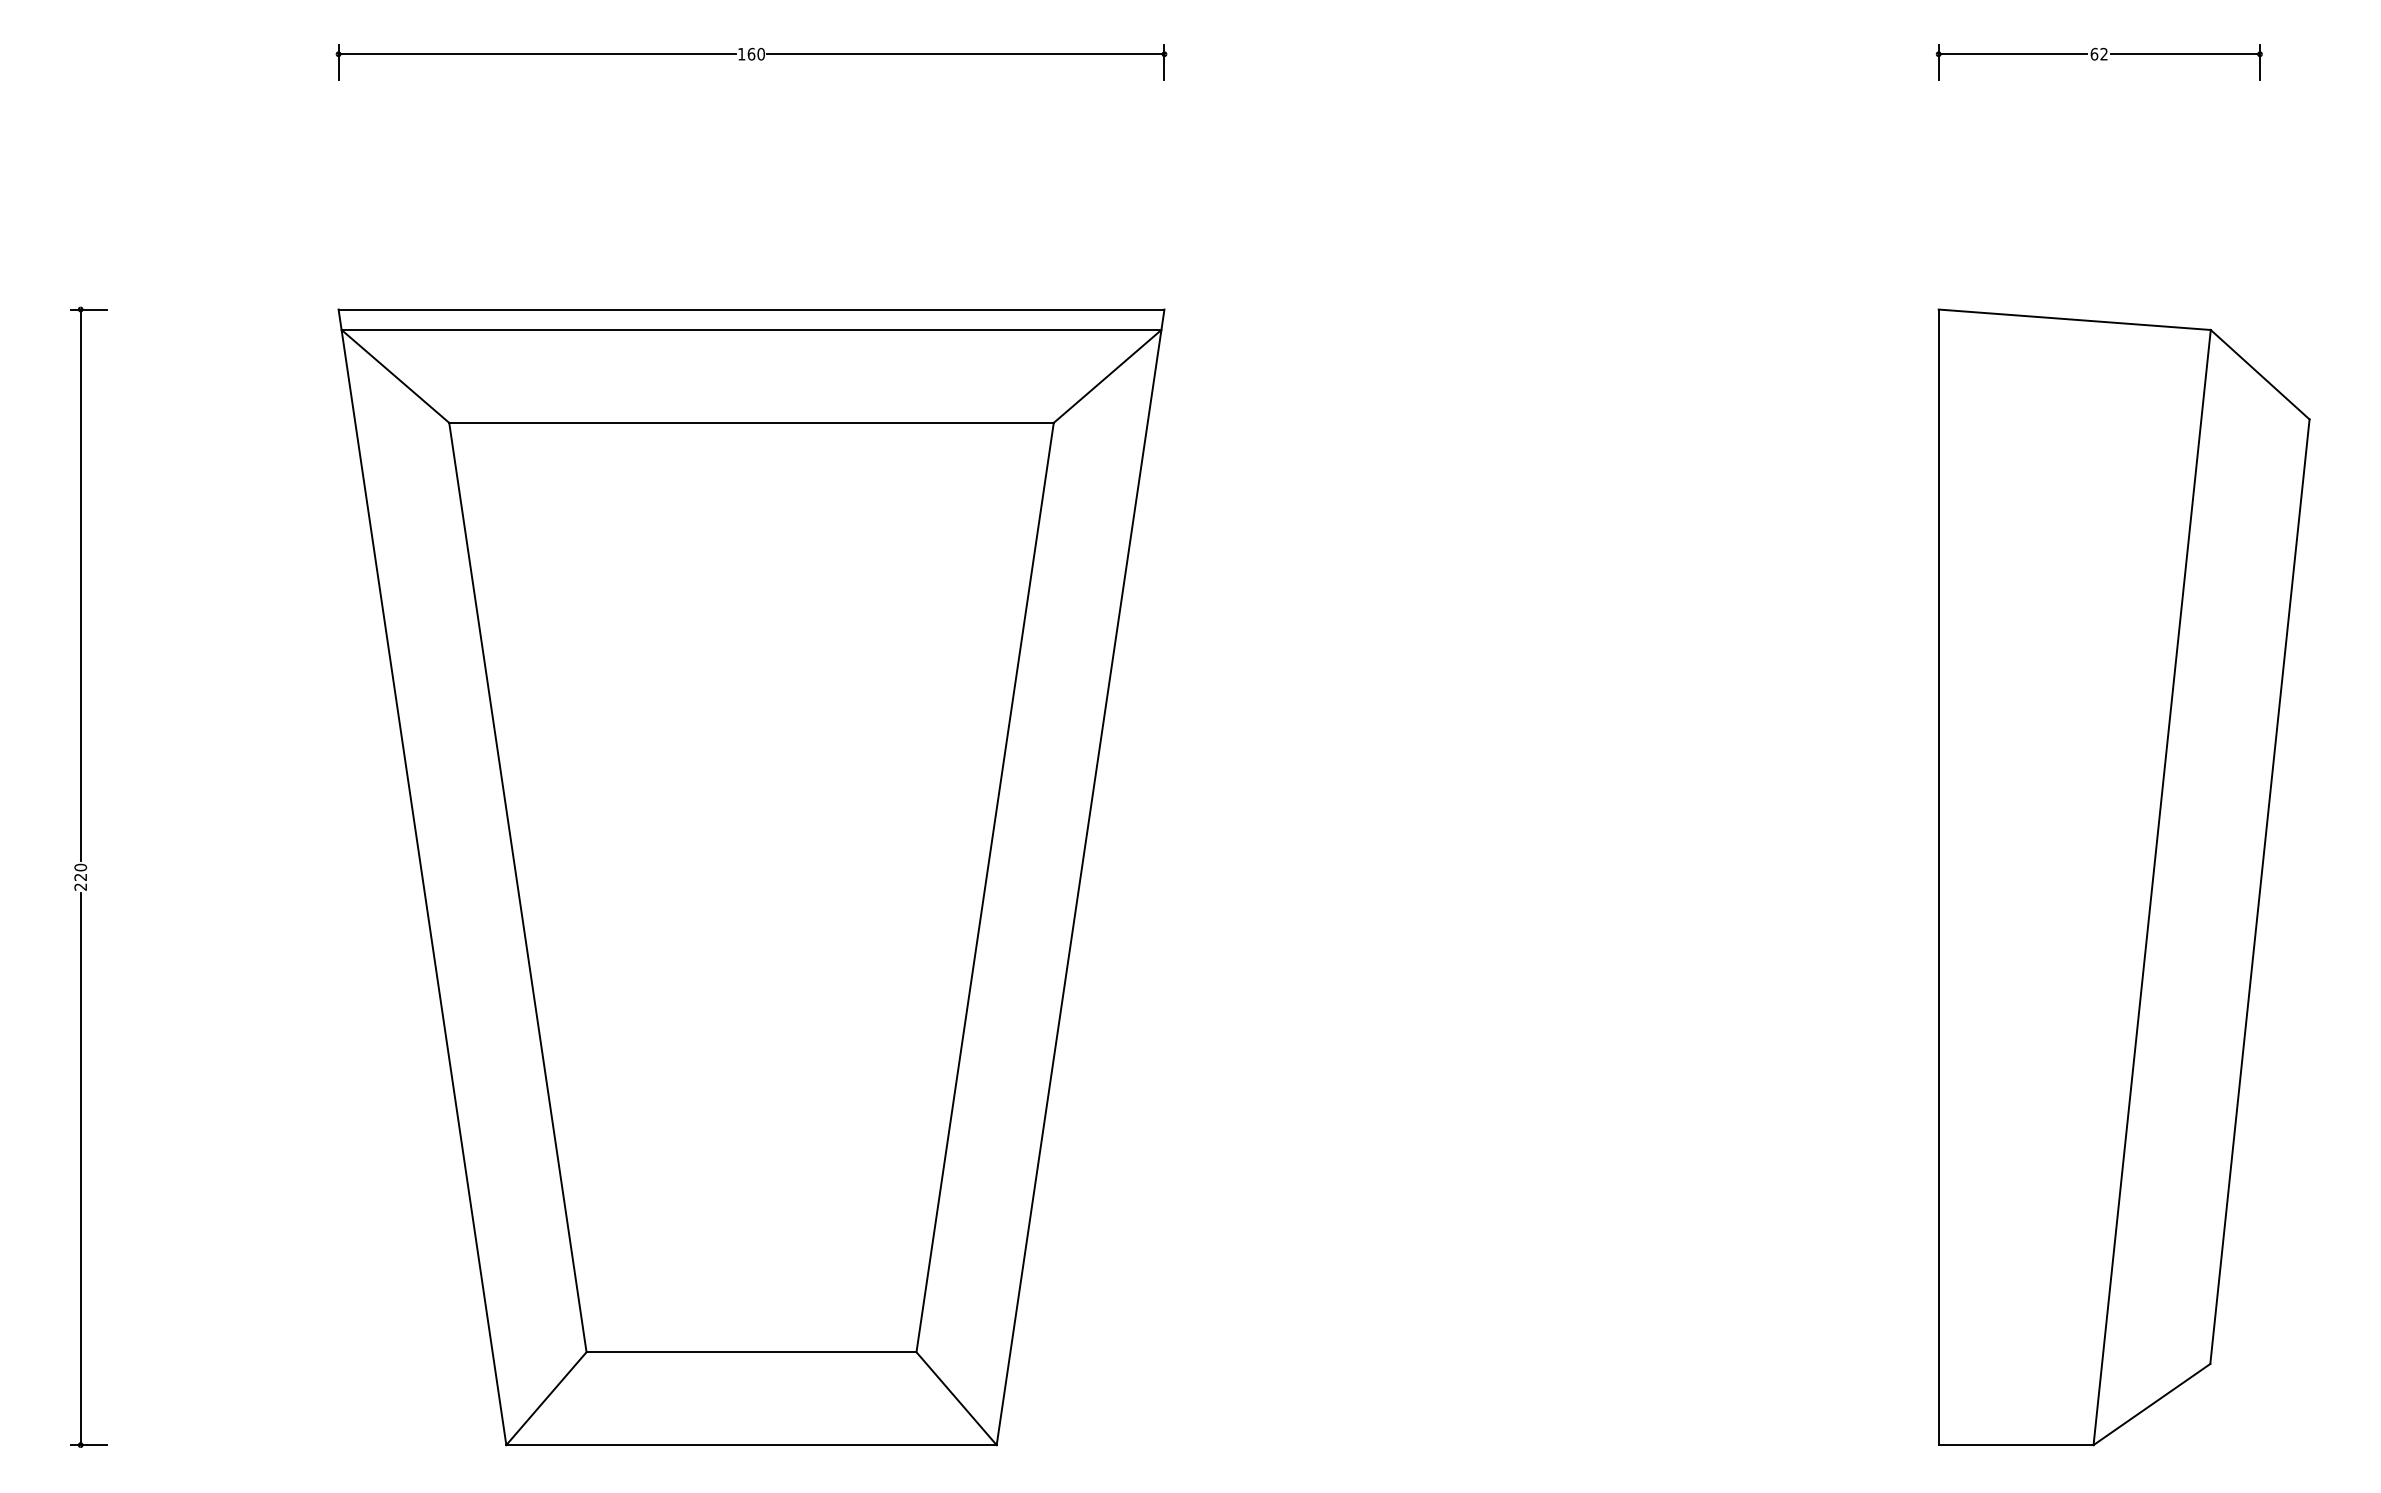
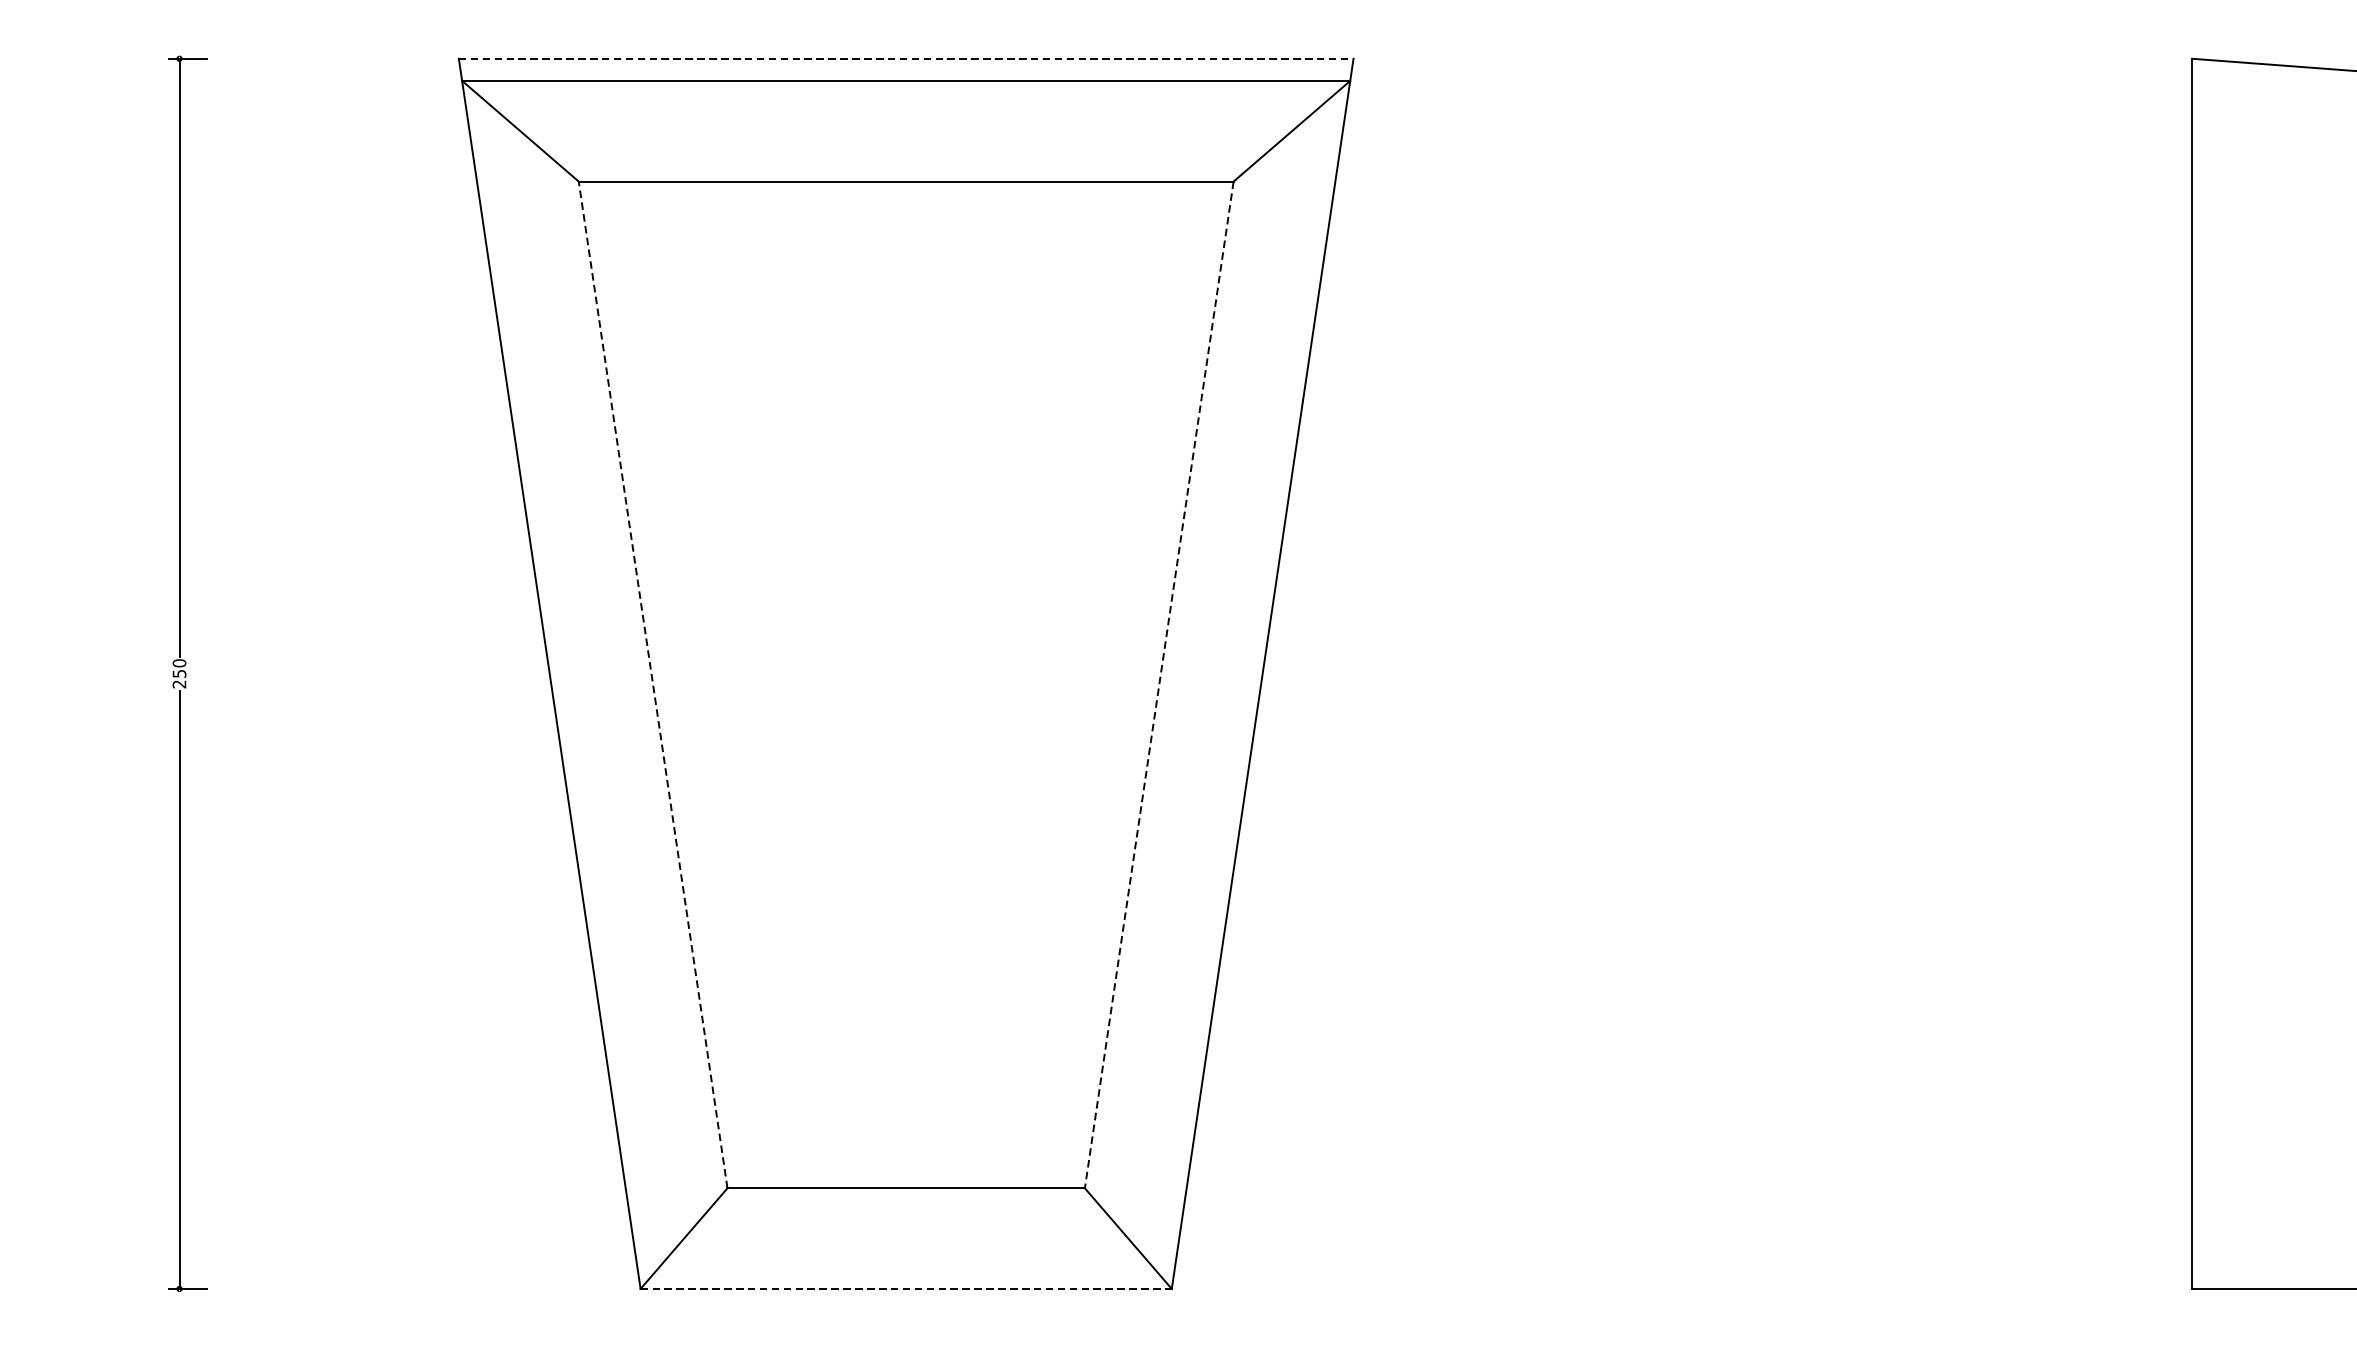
line: (751, 309) -> (906, 58), solid -> dashed
text: (80, 876) -> (179, 672), 220 -> 250
line: (517, 887) -> (652, 684), solid -> dashed
line: (985, 887) -> (1159, 684), solid -> dashed
line: (752, 1445) -> (907, 1289), solid -> dashed

